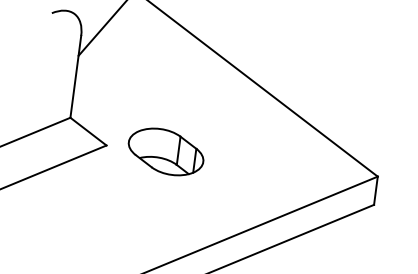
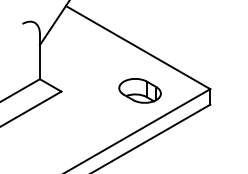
part: (165, 151) -> (139, 90), moved

